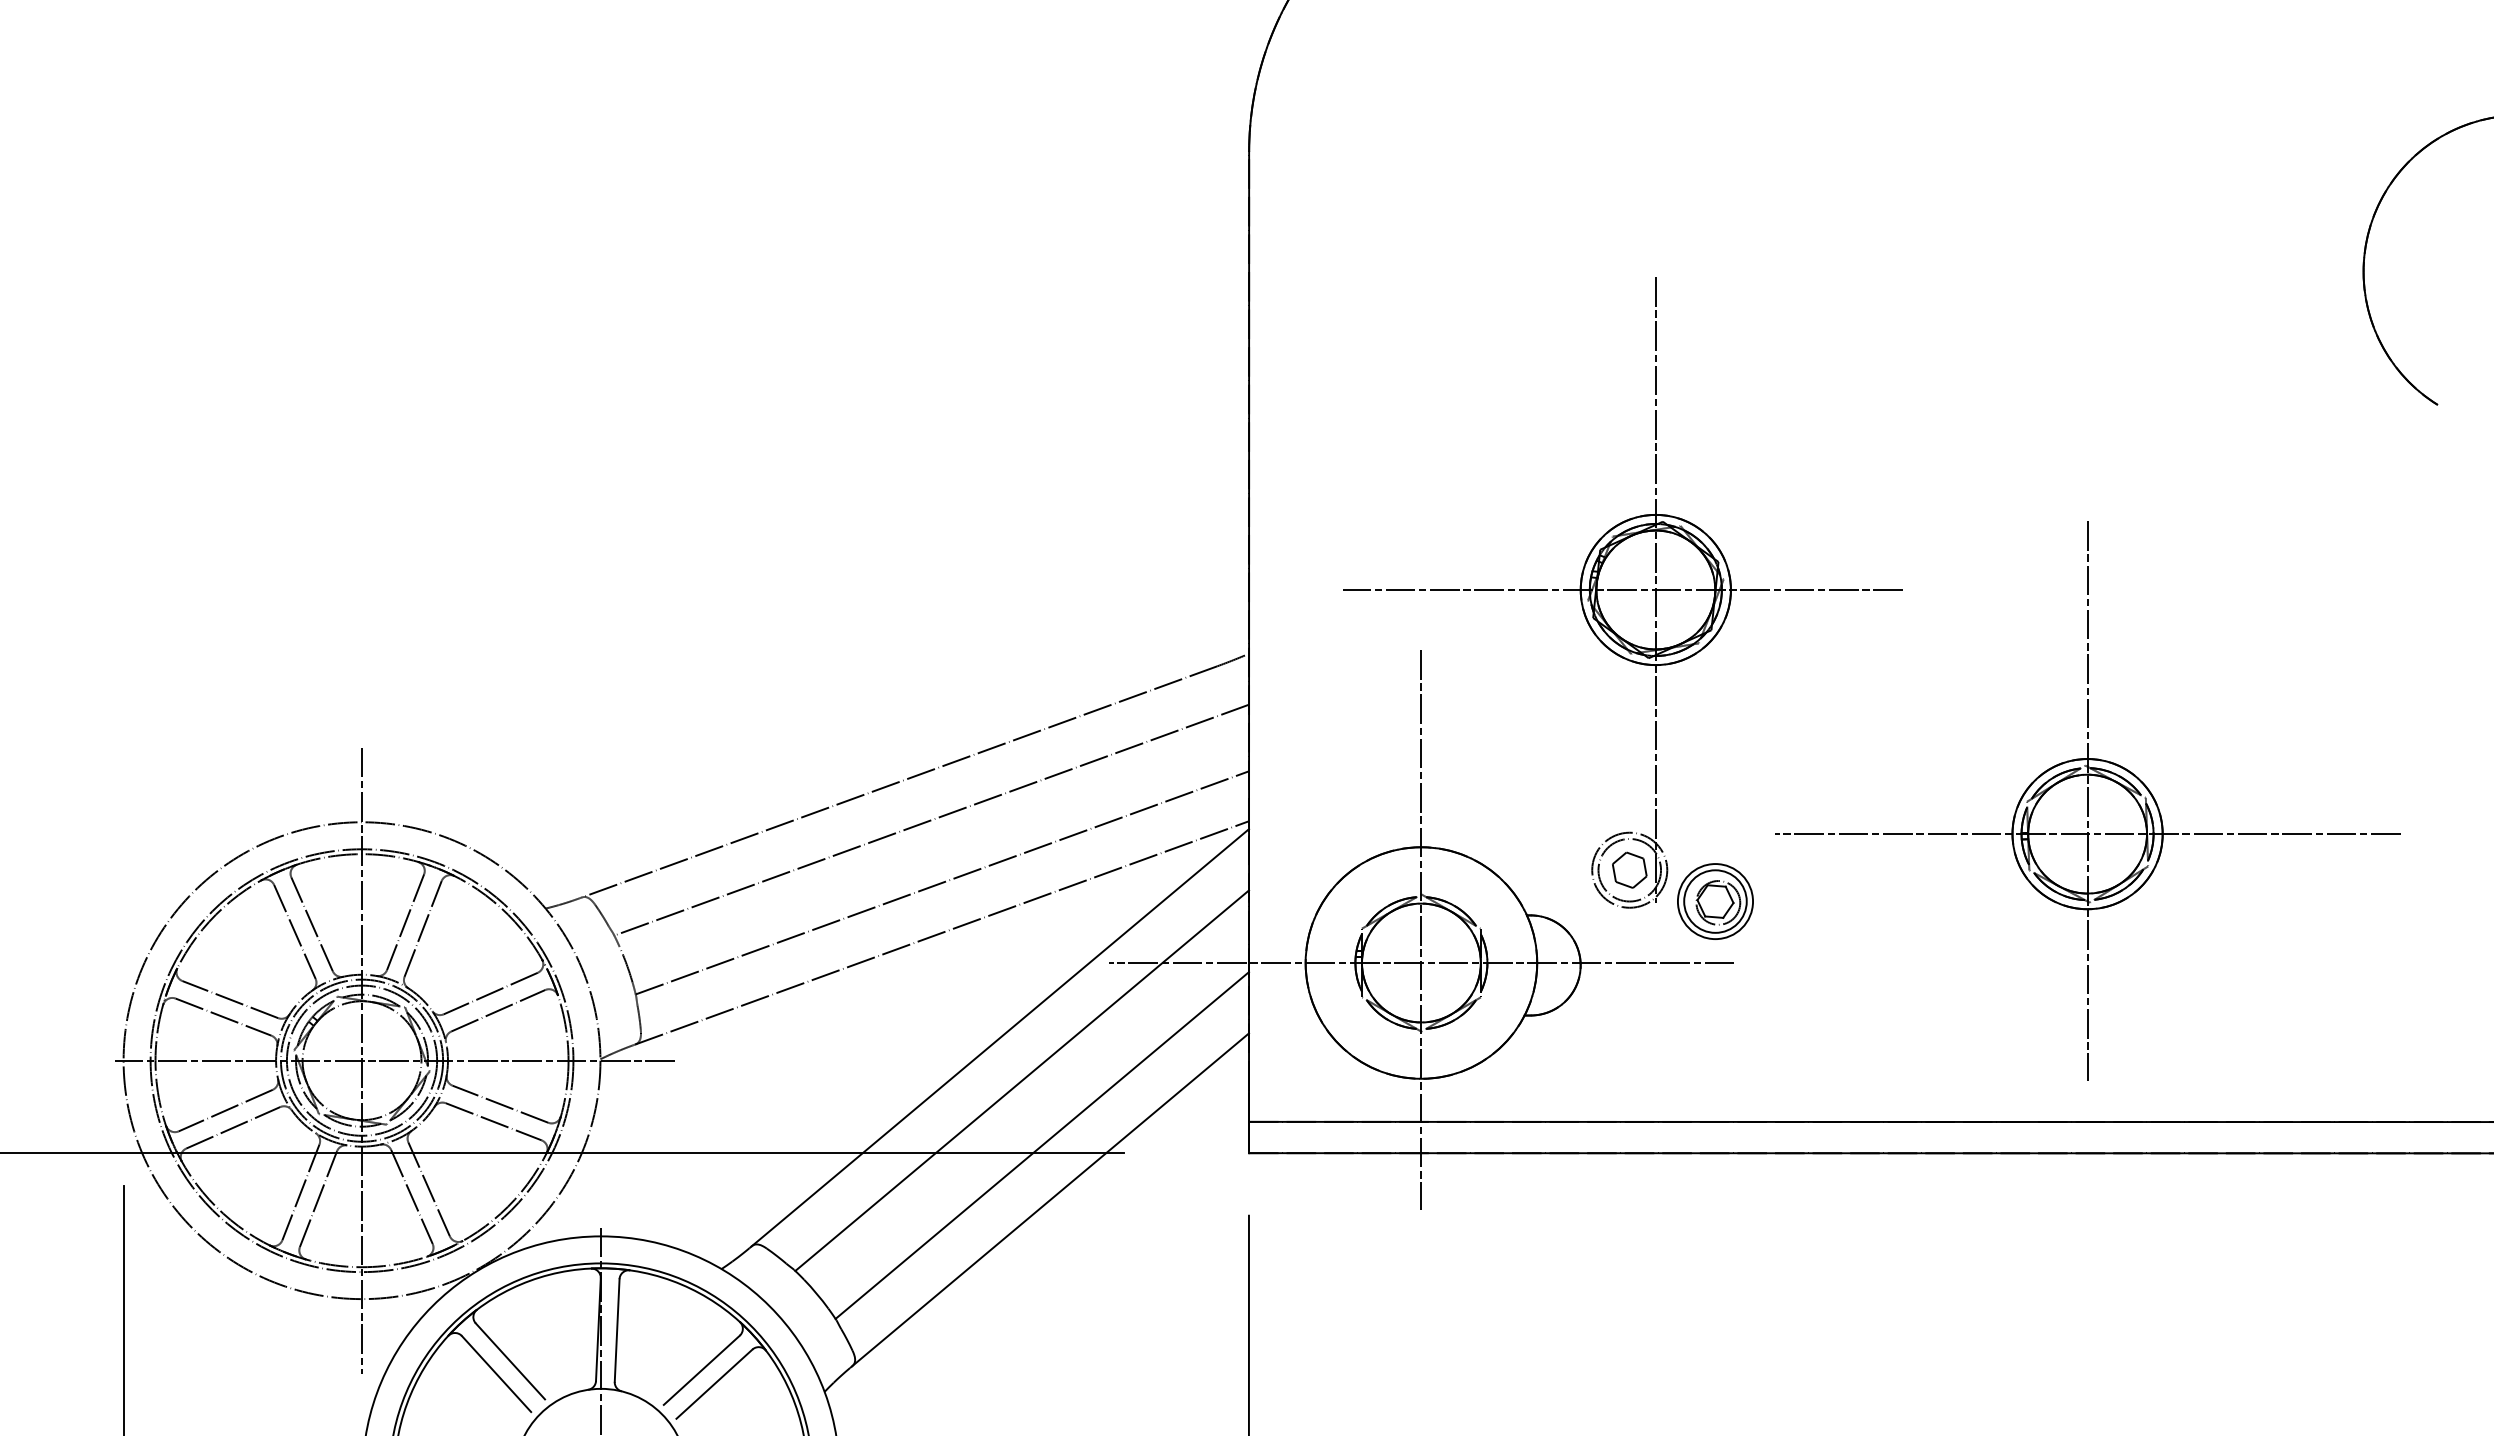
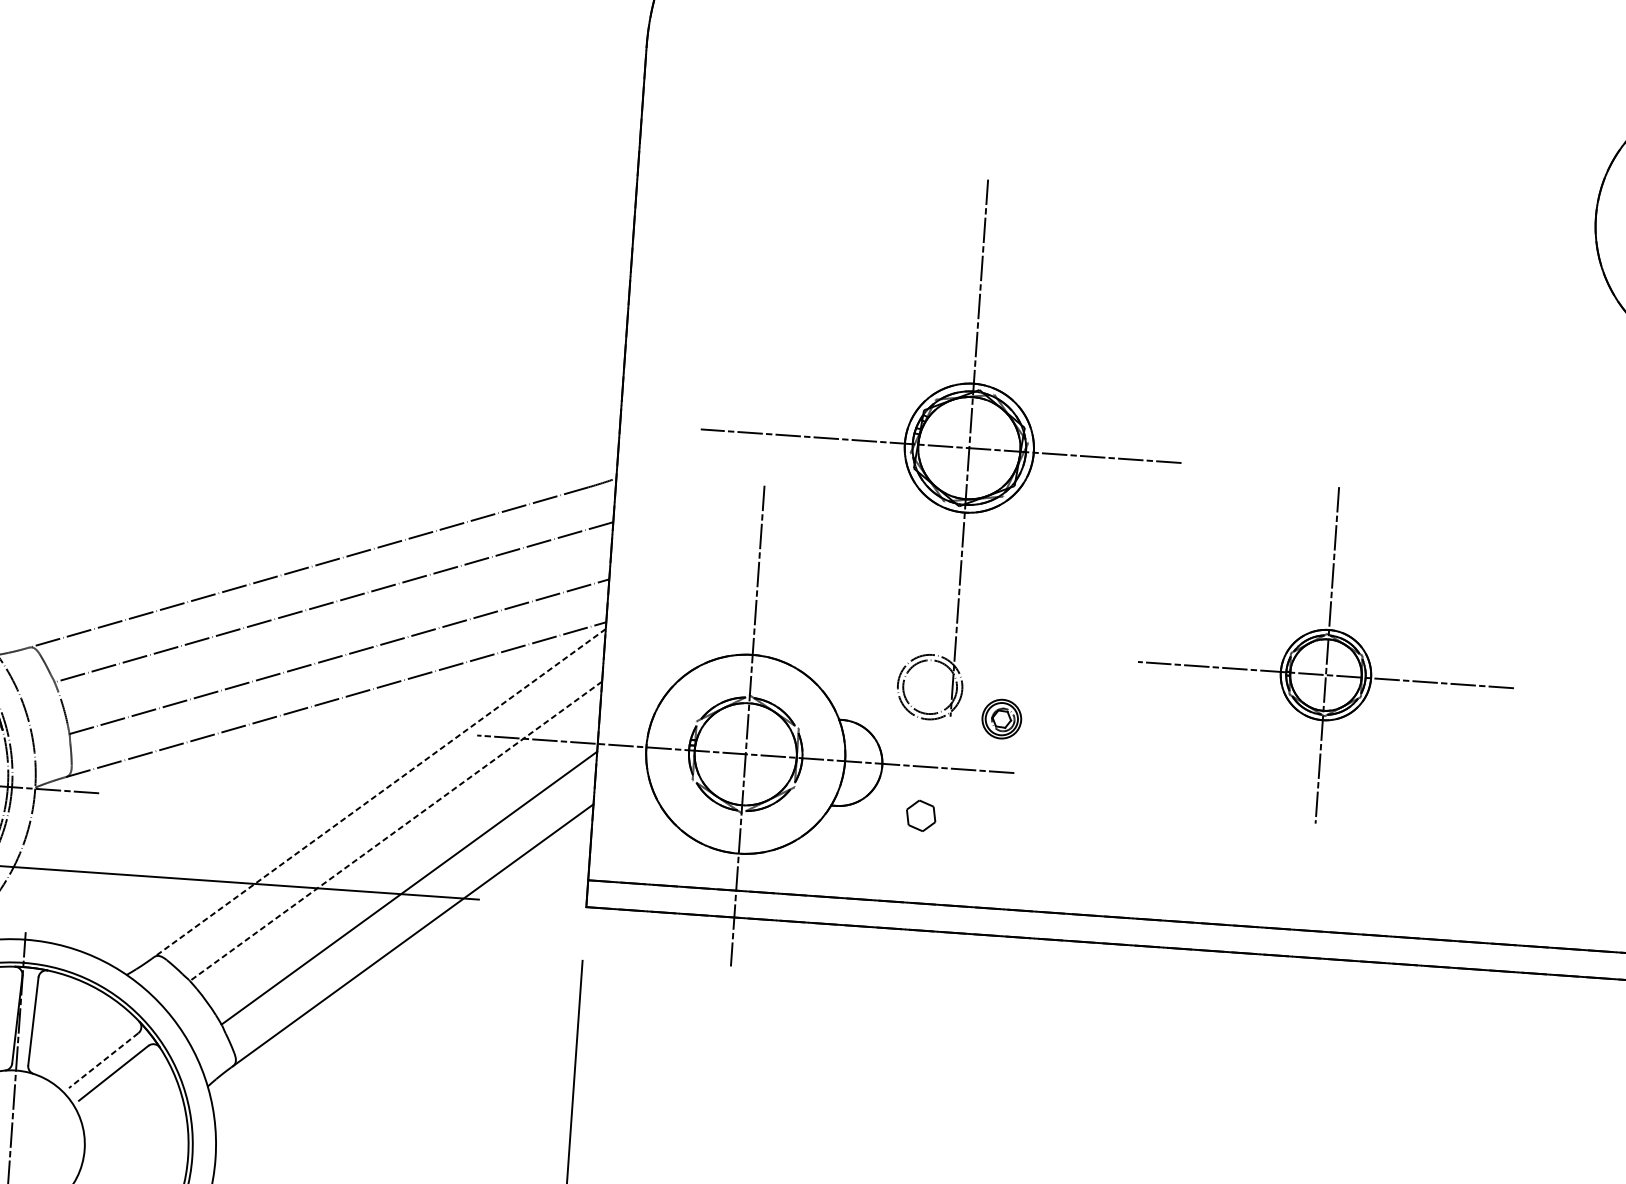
part: (2087, 800) -> (1327, 654), size x0.7
part: (1629, 869) -> (920, 815), moved
part: (1715, 901) -> (1001, 719), size x0.6
line: (1000, 1037) -> (380, 792), solid -> dashed
line: (1021, 1081) -> (395, 831), solid -> dashed
line: (701, 1370) -> (103, 1060), solid -> dashed

